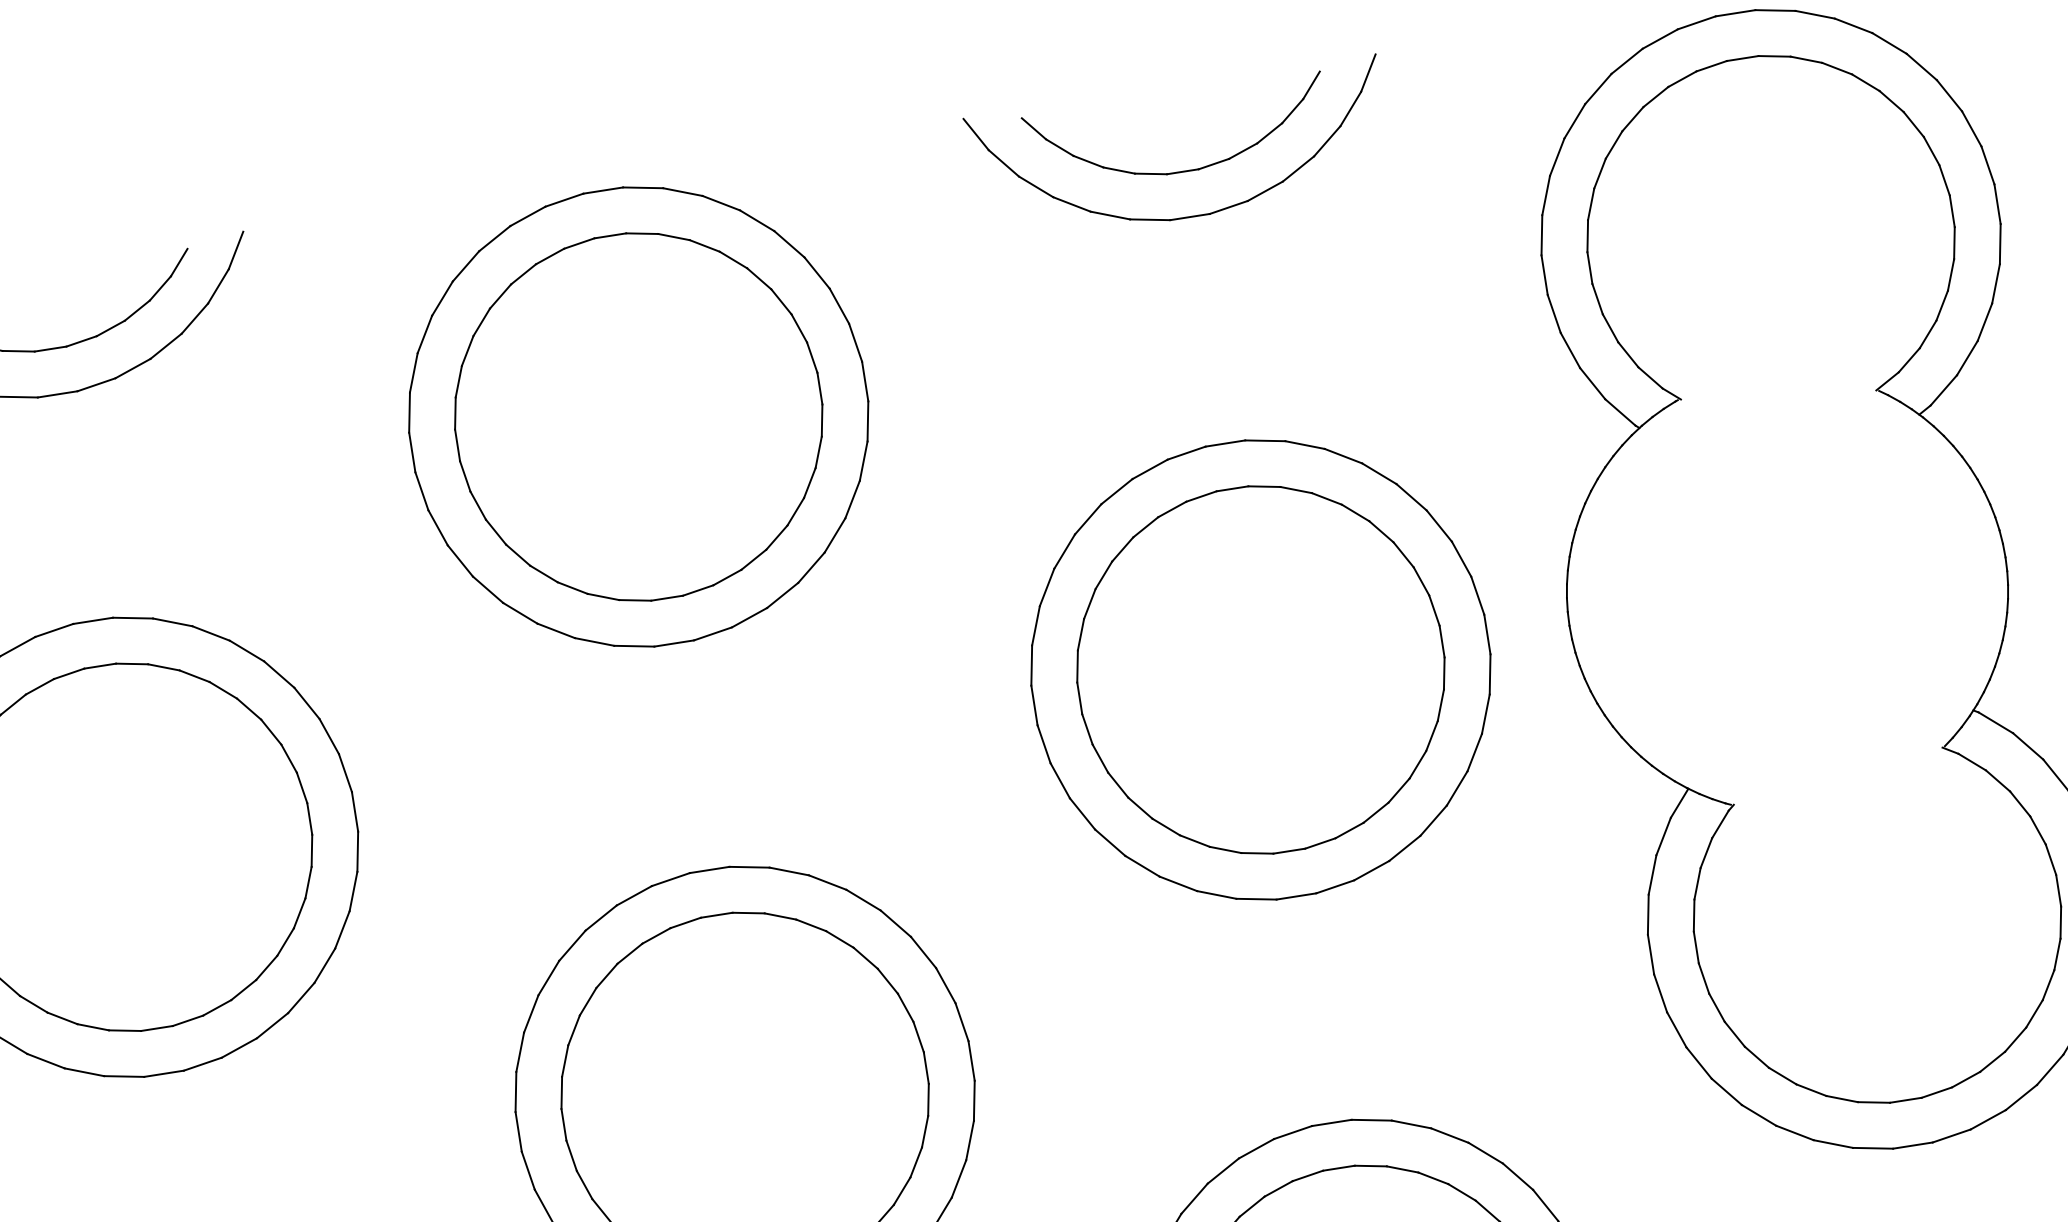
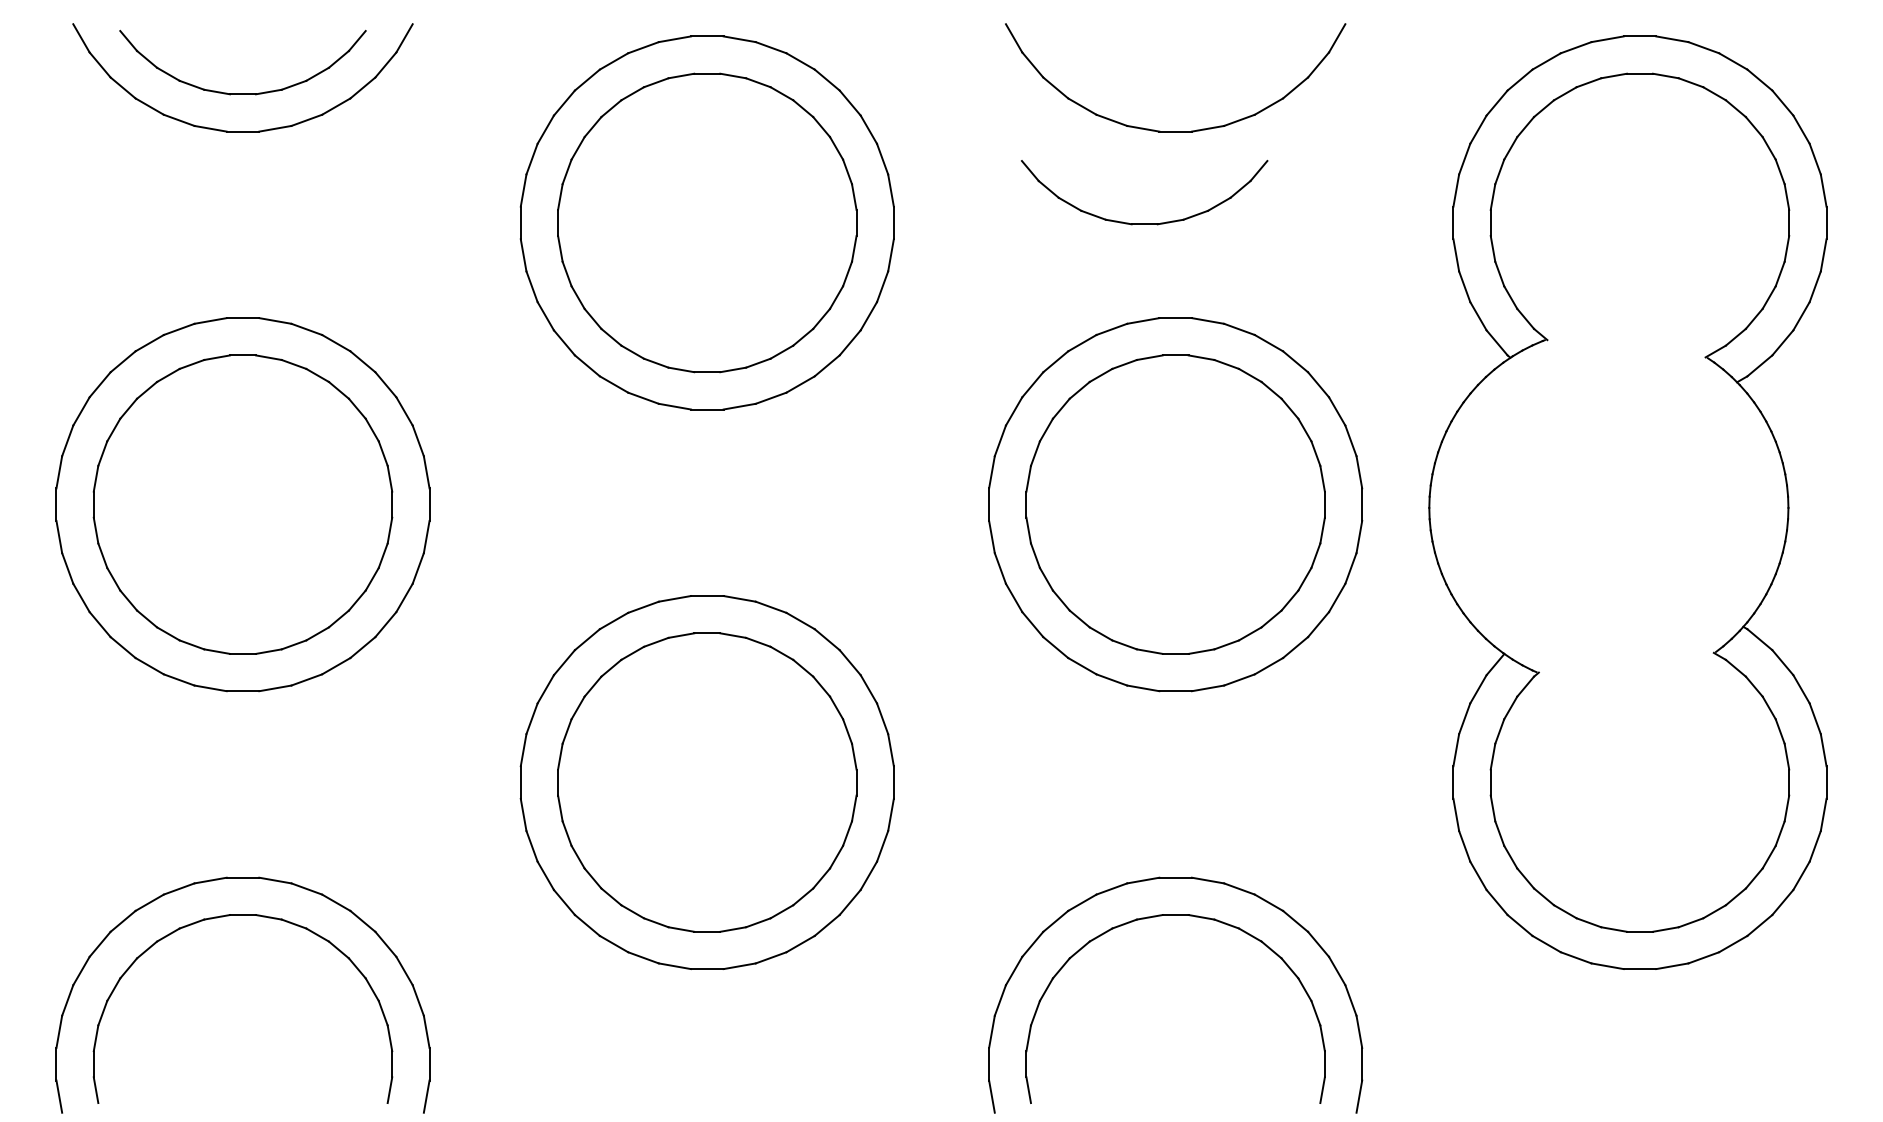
part: (1182, 170) -> (1144, 223), moved

